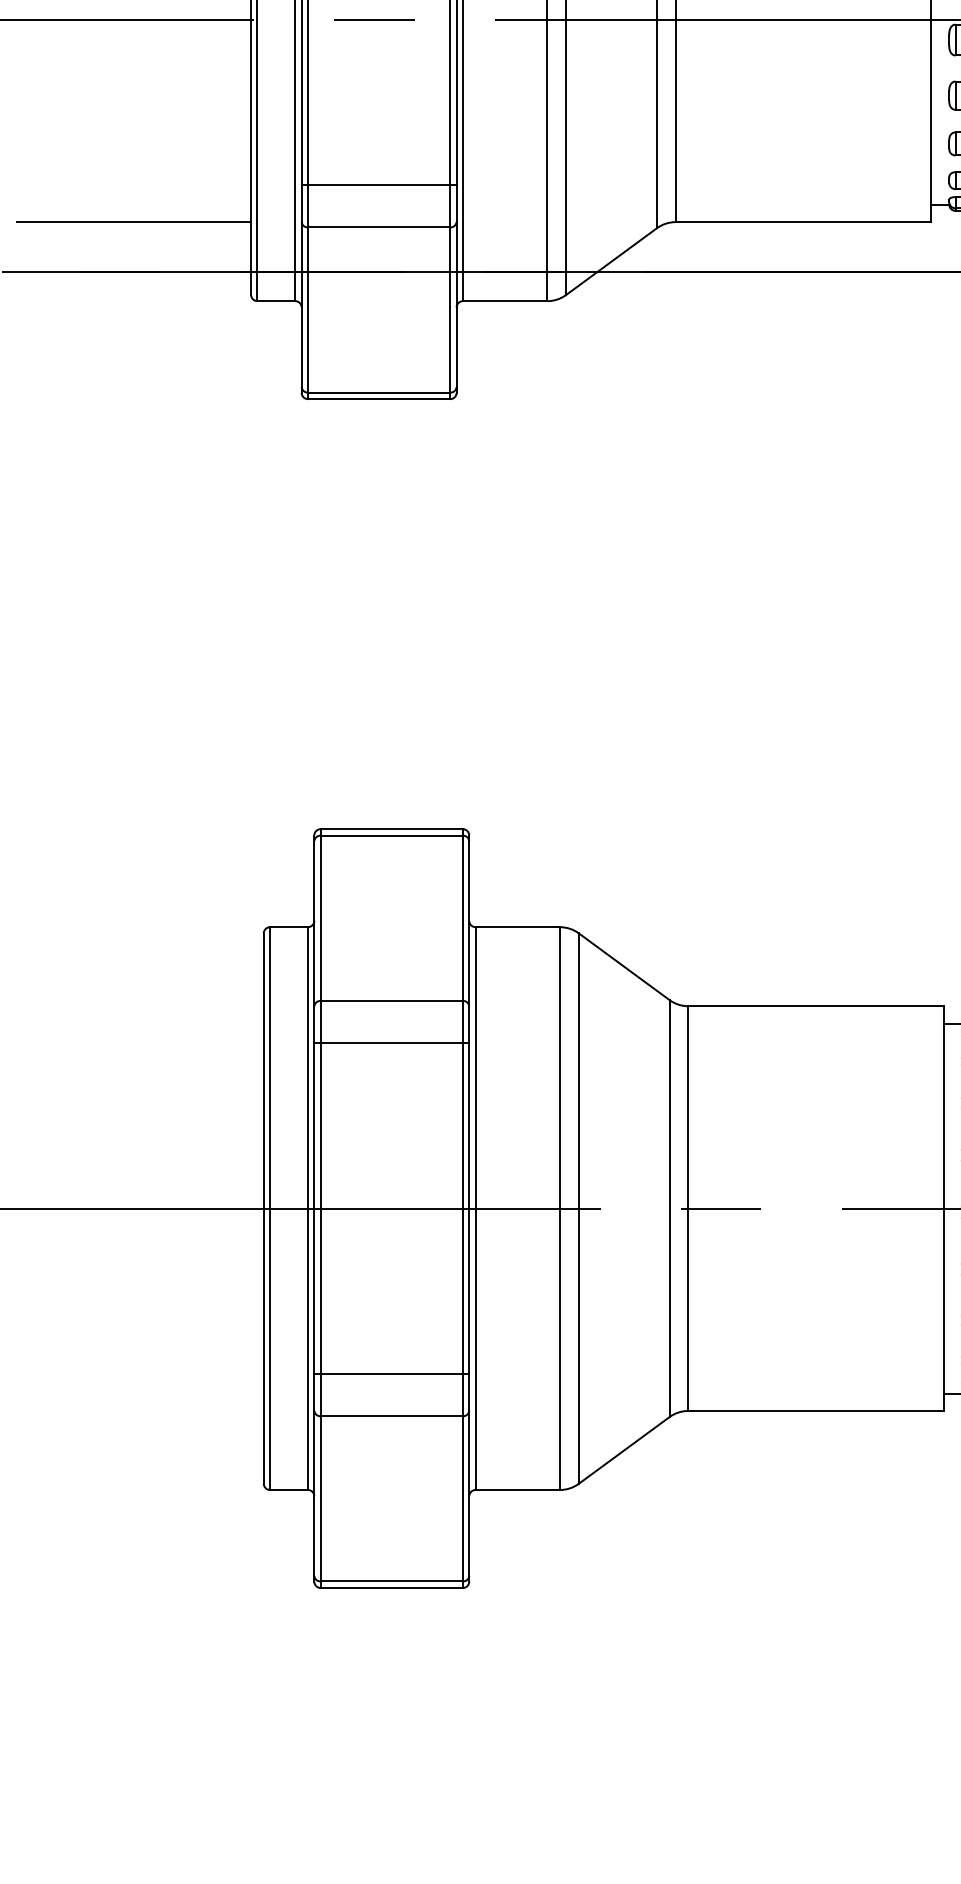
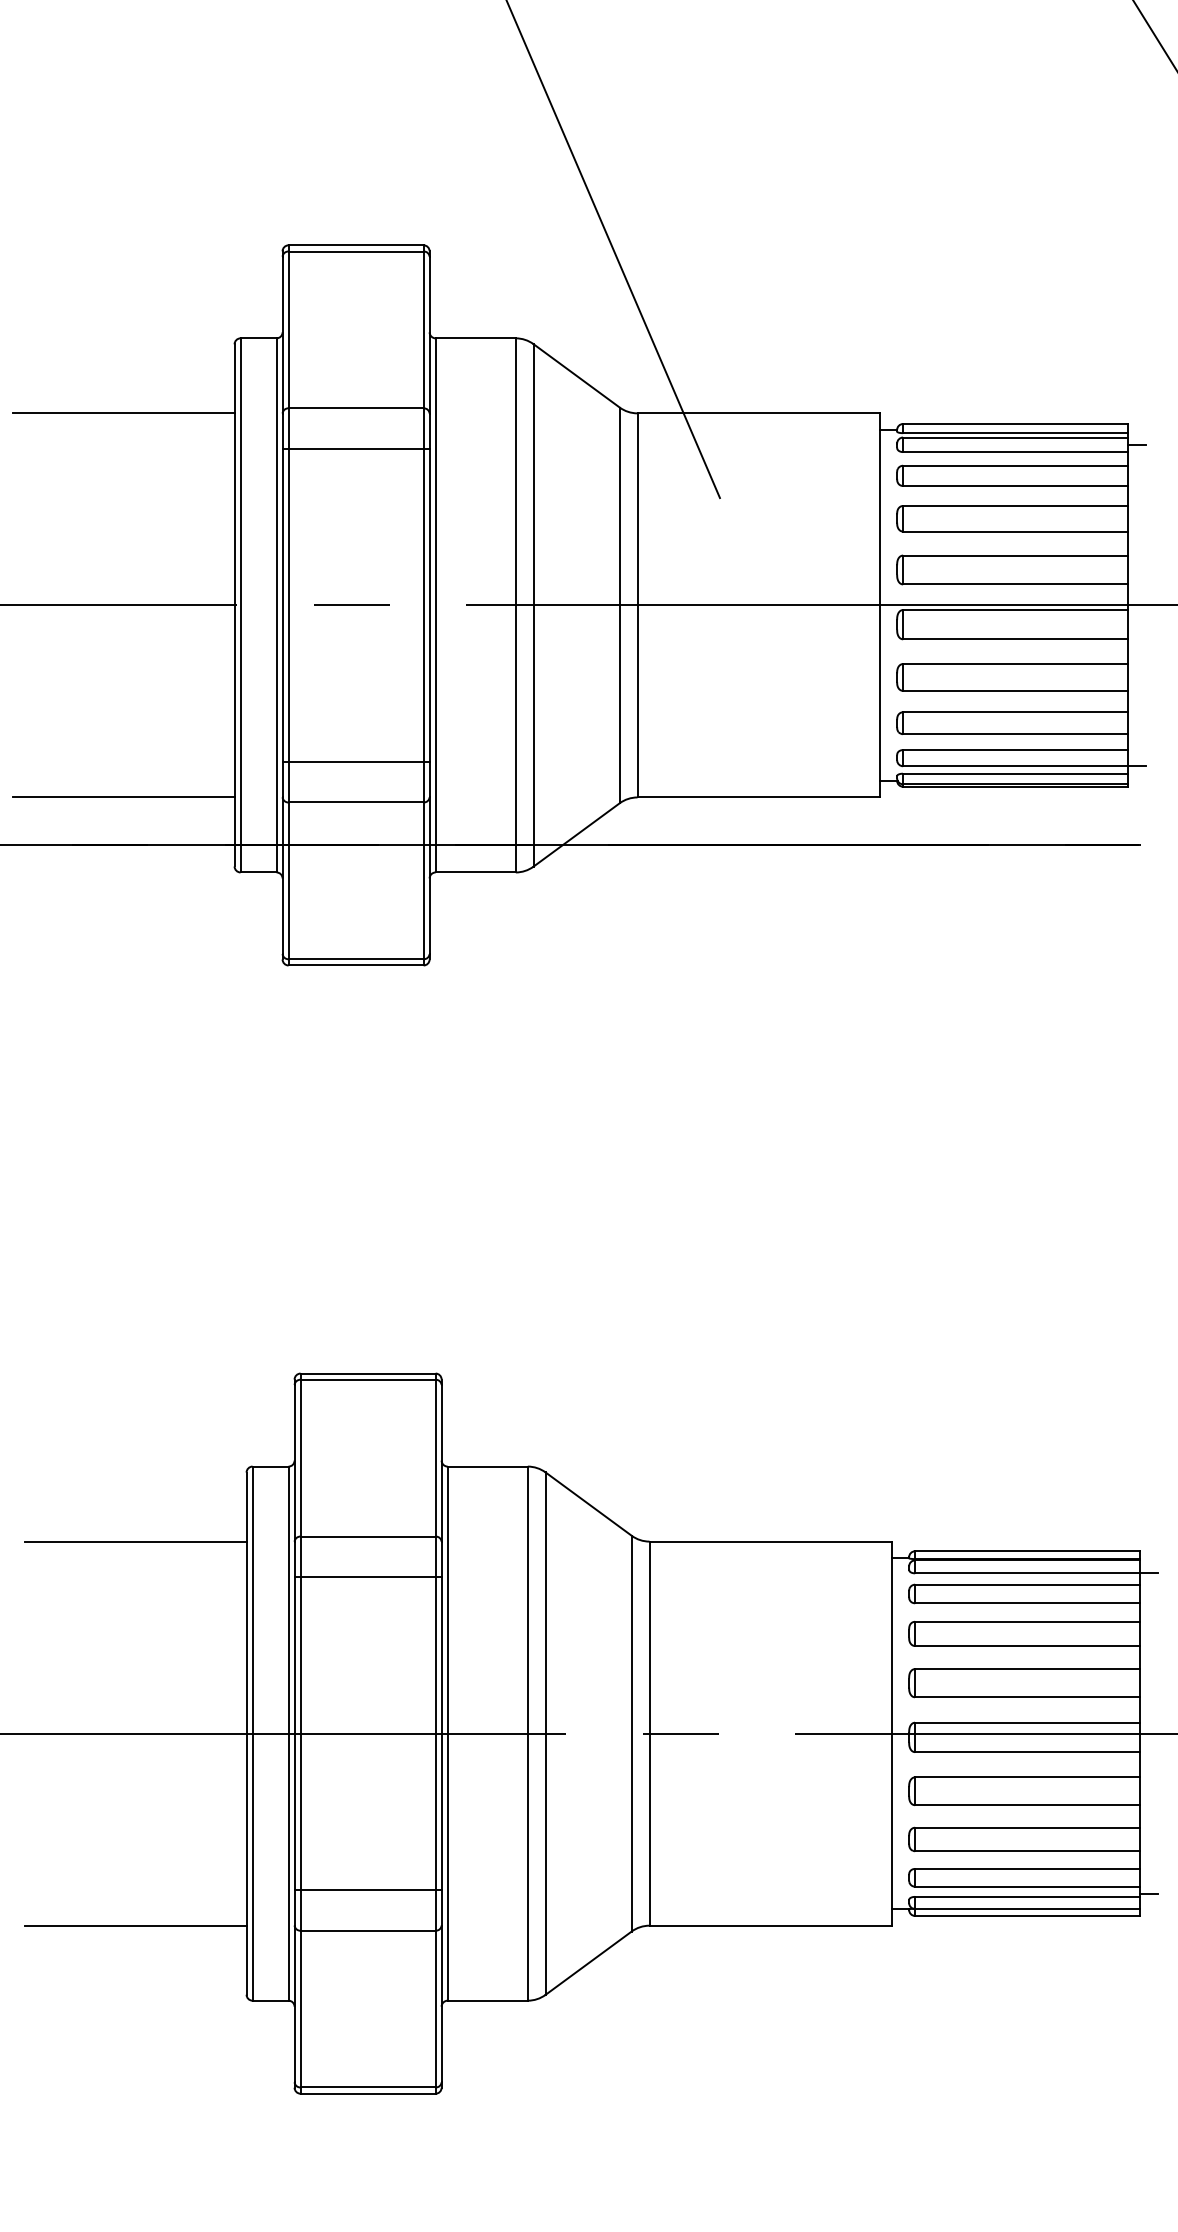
line: (146, 1006) -> (135, 1541), added
line: (146, 1410) -> (135, 1925), added

